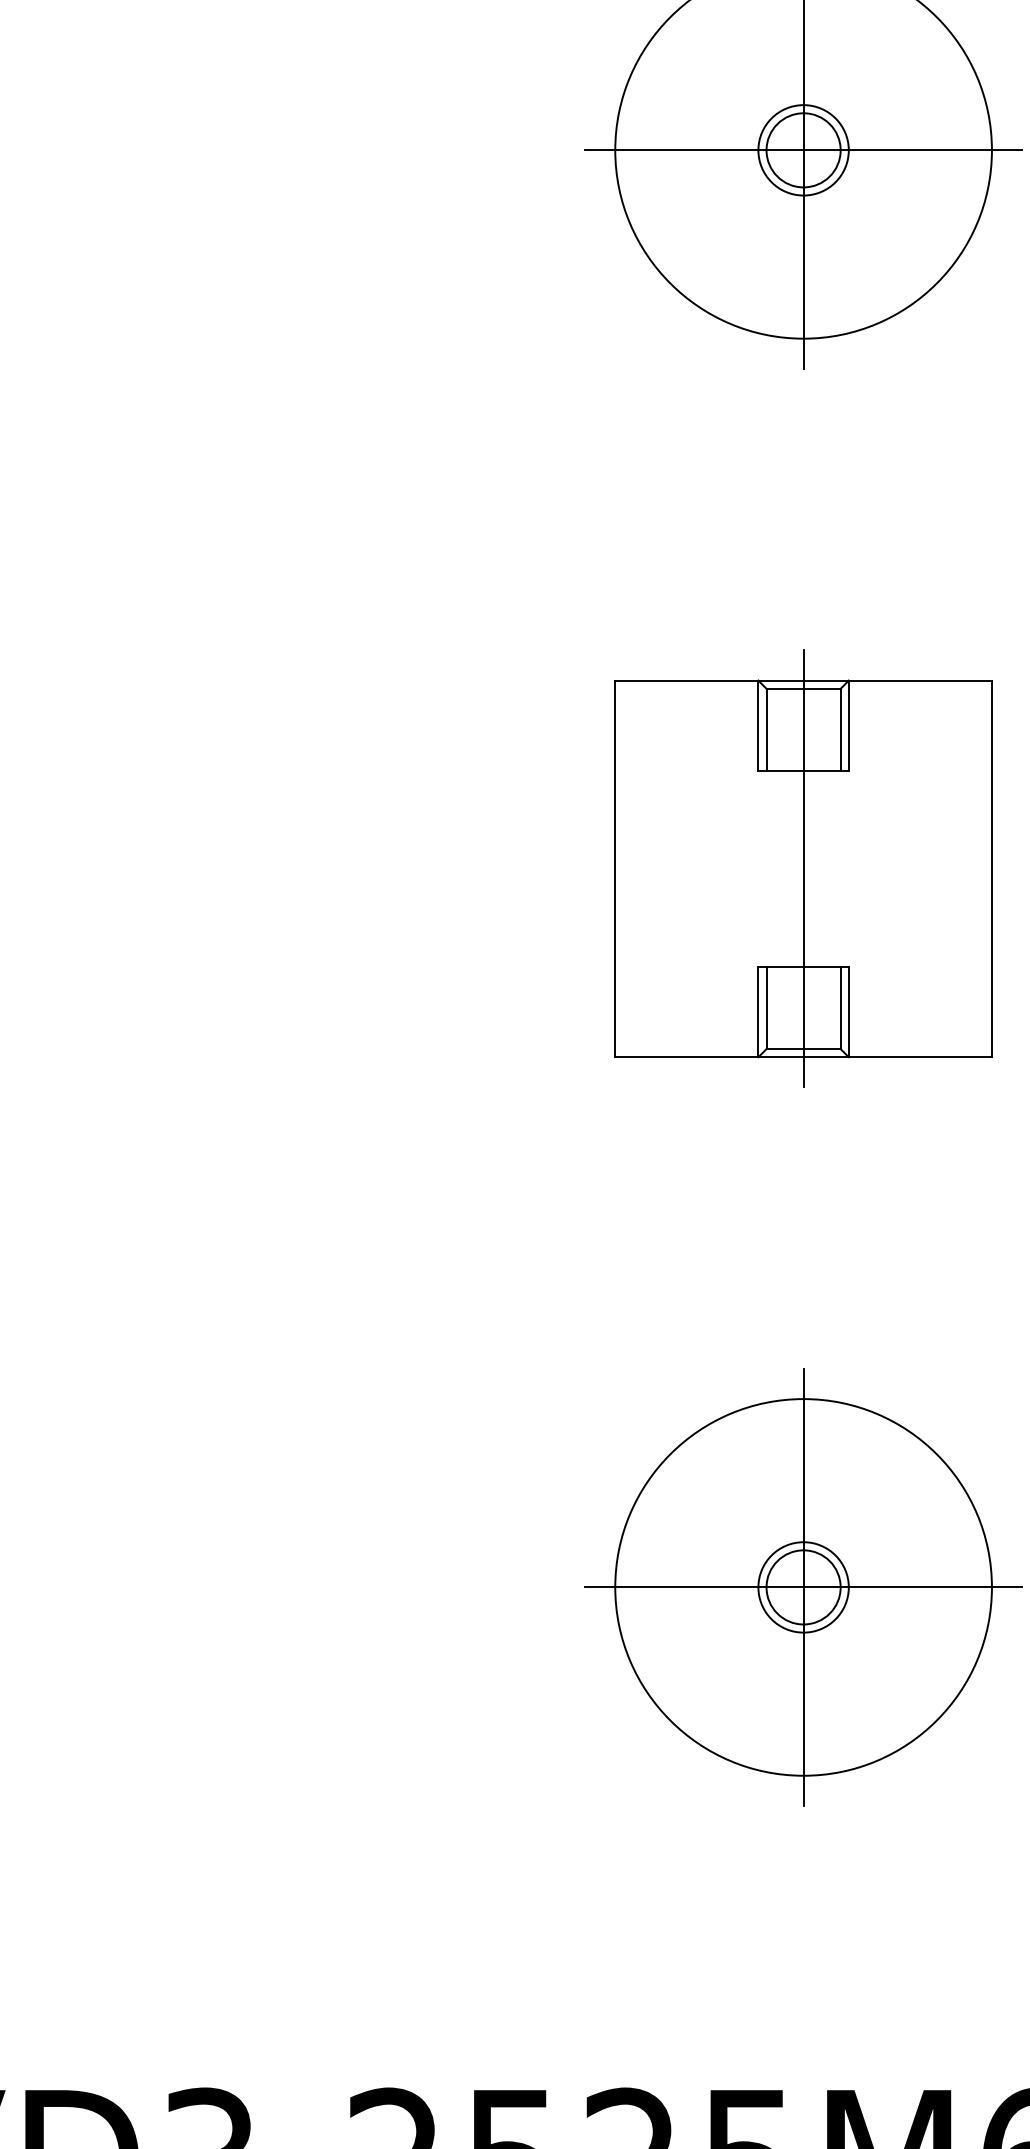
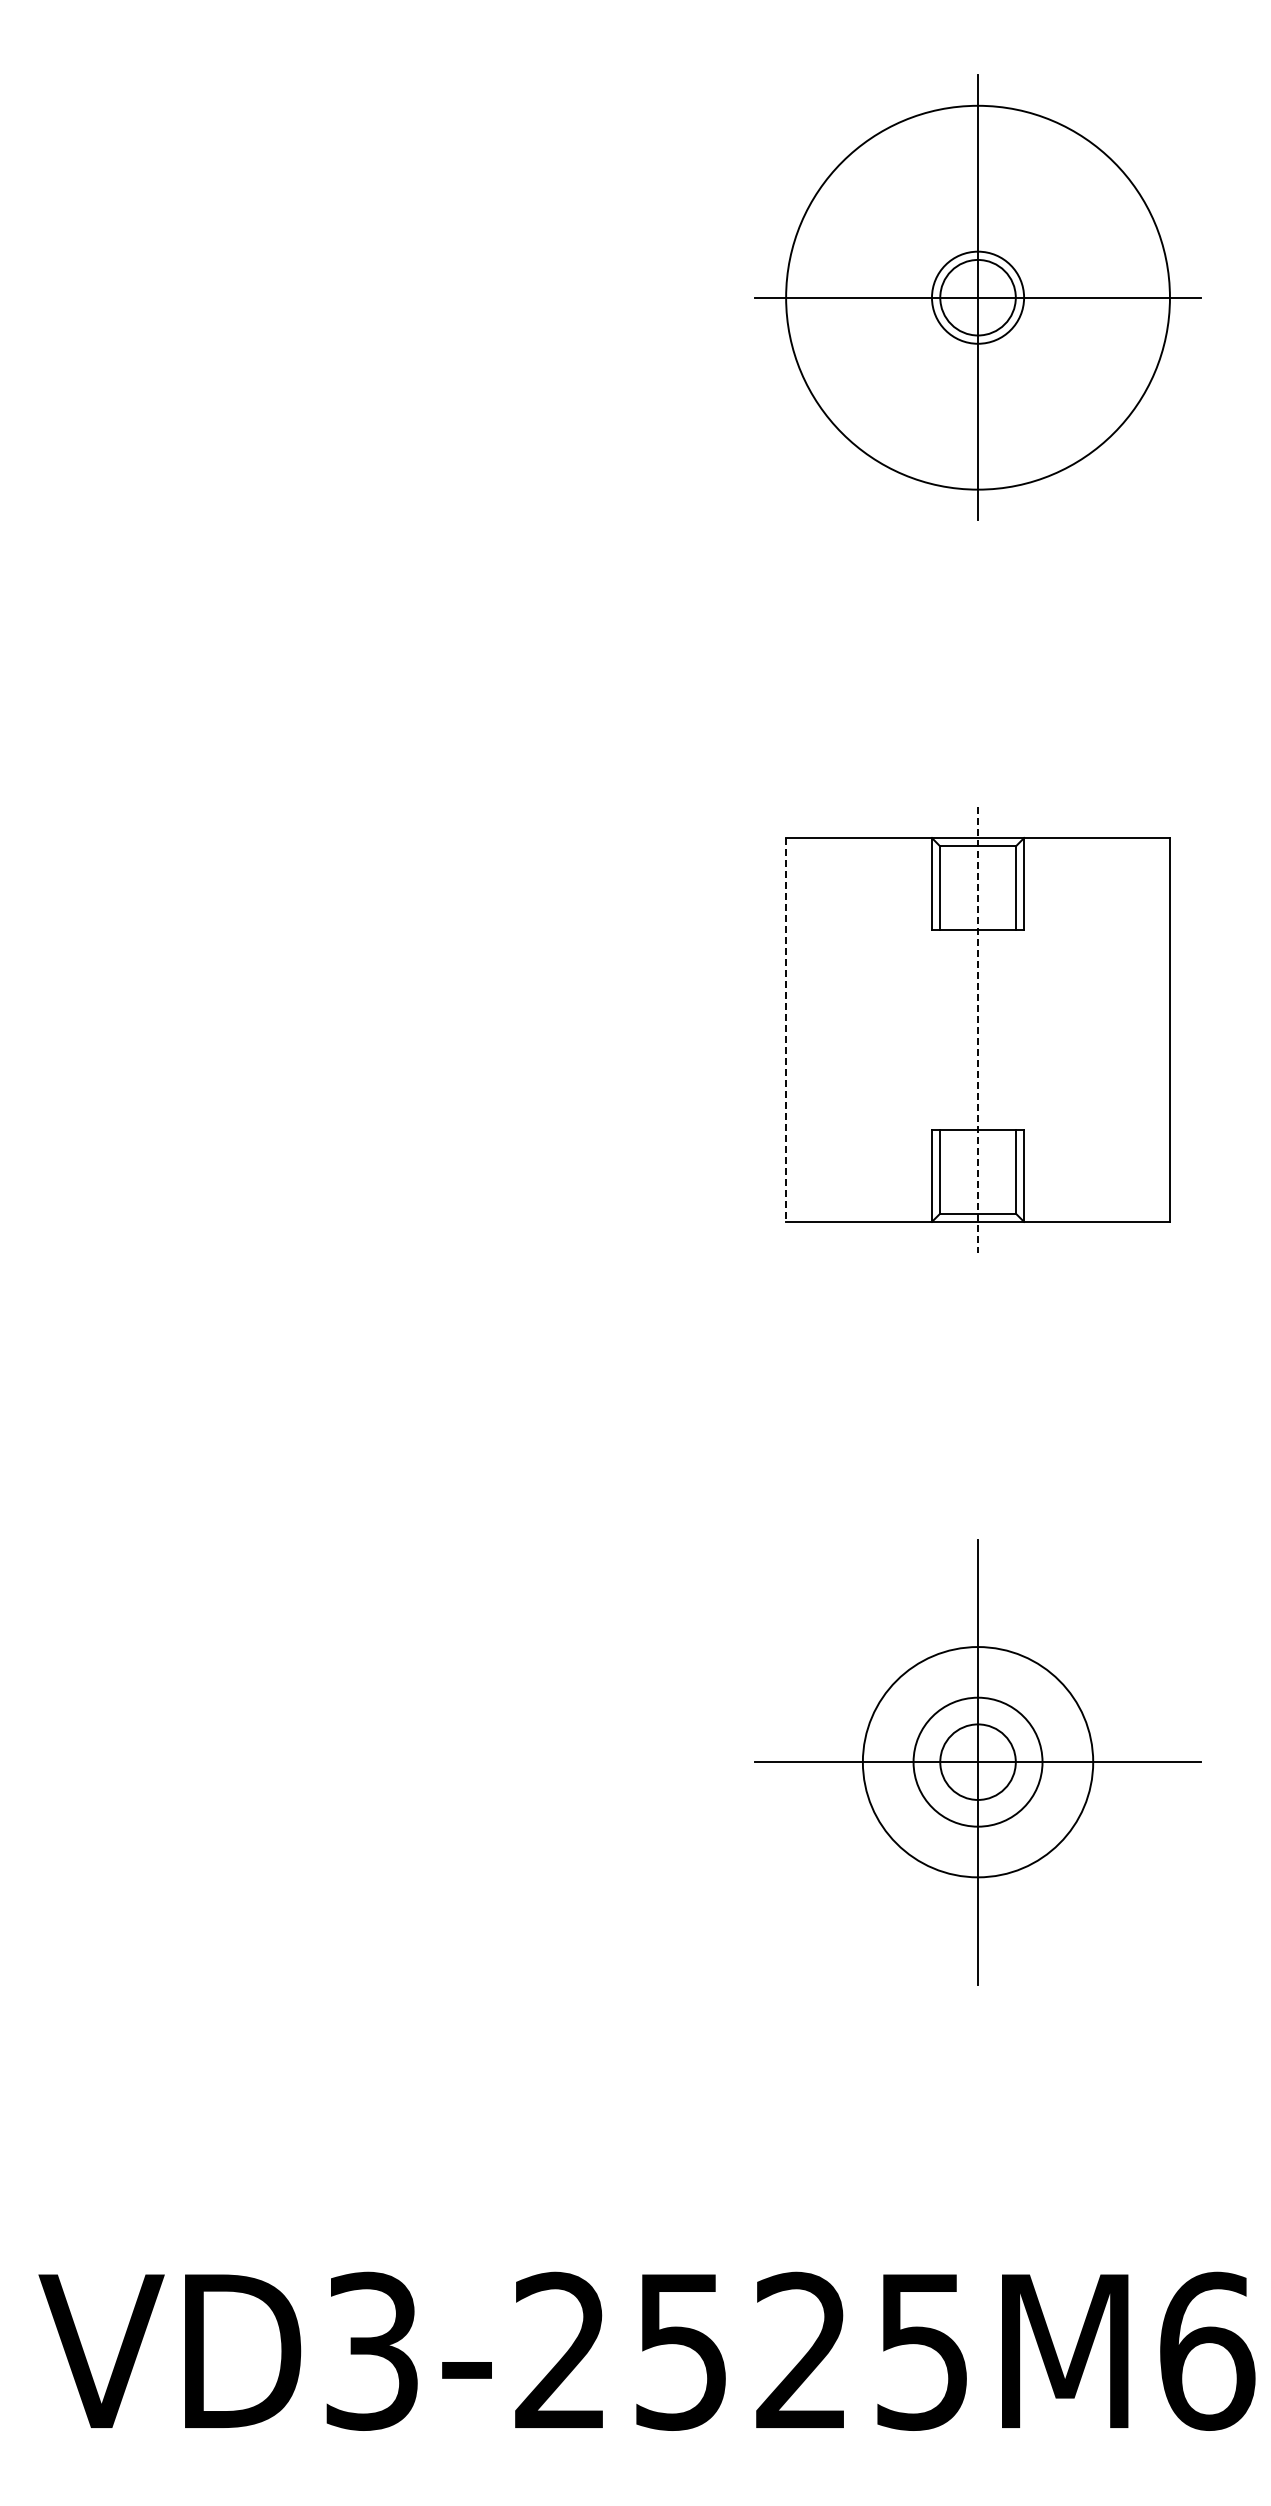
line: (615, 868) -> (786, 1029), solid -> dashed
line: (804, 868) -> (978, 1029), solid -> dashed
circle: (803, 1587) -> (977, 1762), size x0.6
circle: (803, 1587) -> (977, 1762), size x1.4

